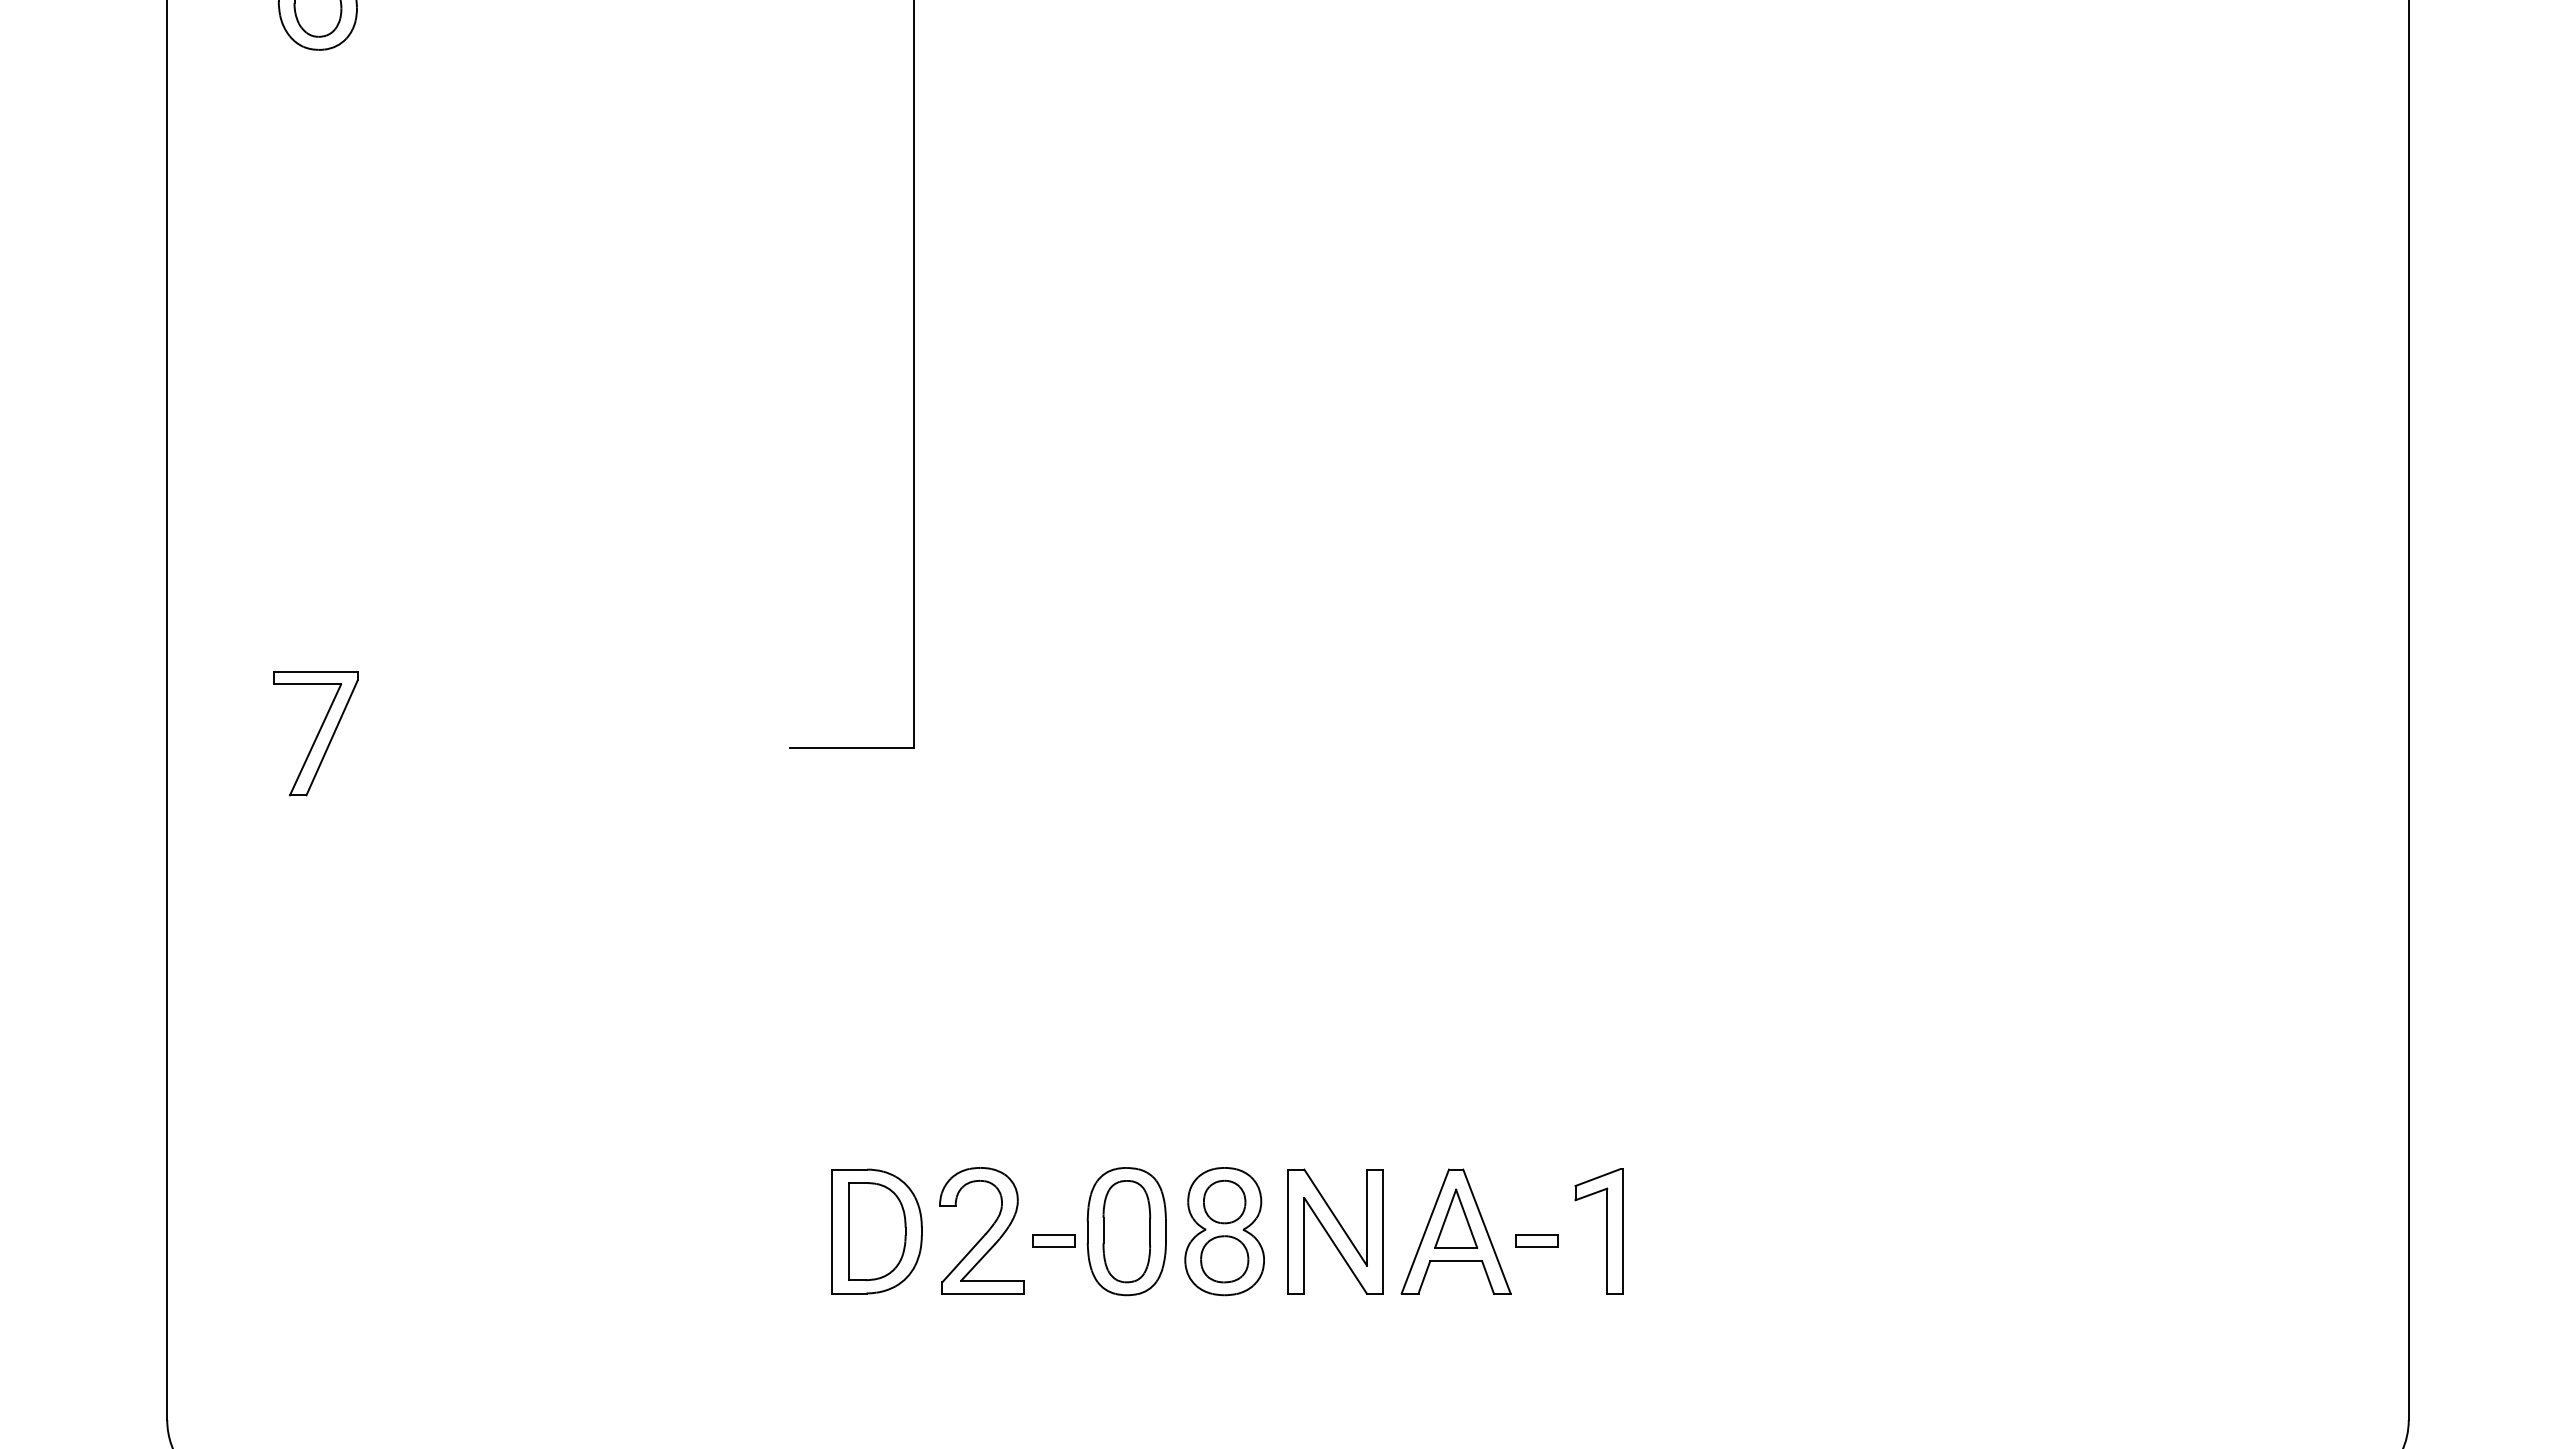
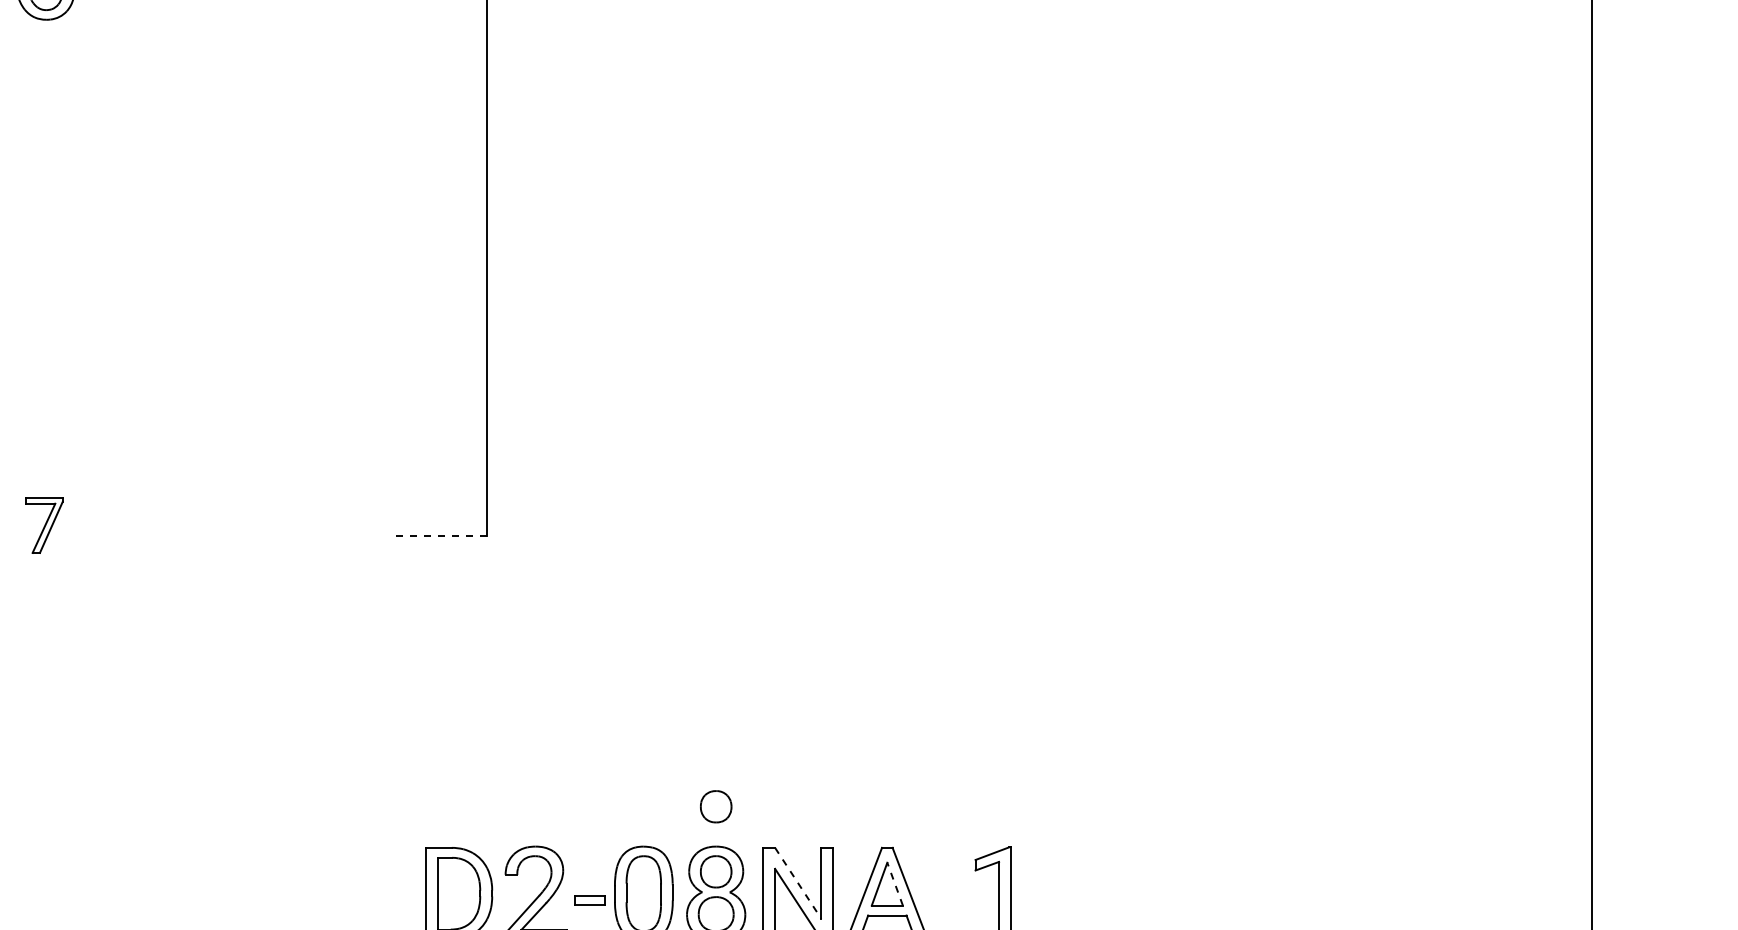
part: (315, 733) -> (43, 525), size x0.6
line: (851, 747) -> (440, 535), solid -> dashed
part: (1224, 1114) -> (716, 807), added
line: (1335, 1218) -> (798, 883), solid -> dashed
line: (1466, 1218) -> (895, 883), solid -> dashed
part: (1536, 1240) -> (946, 900), removed

